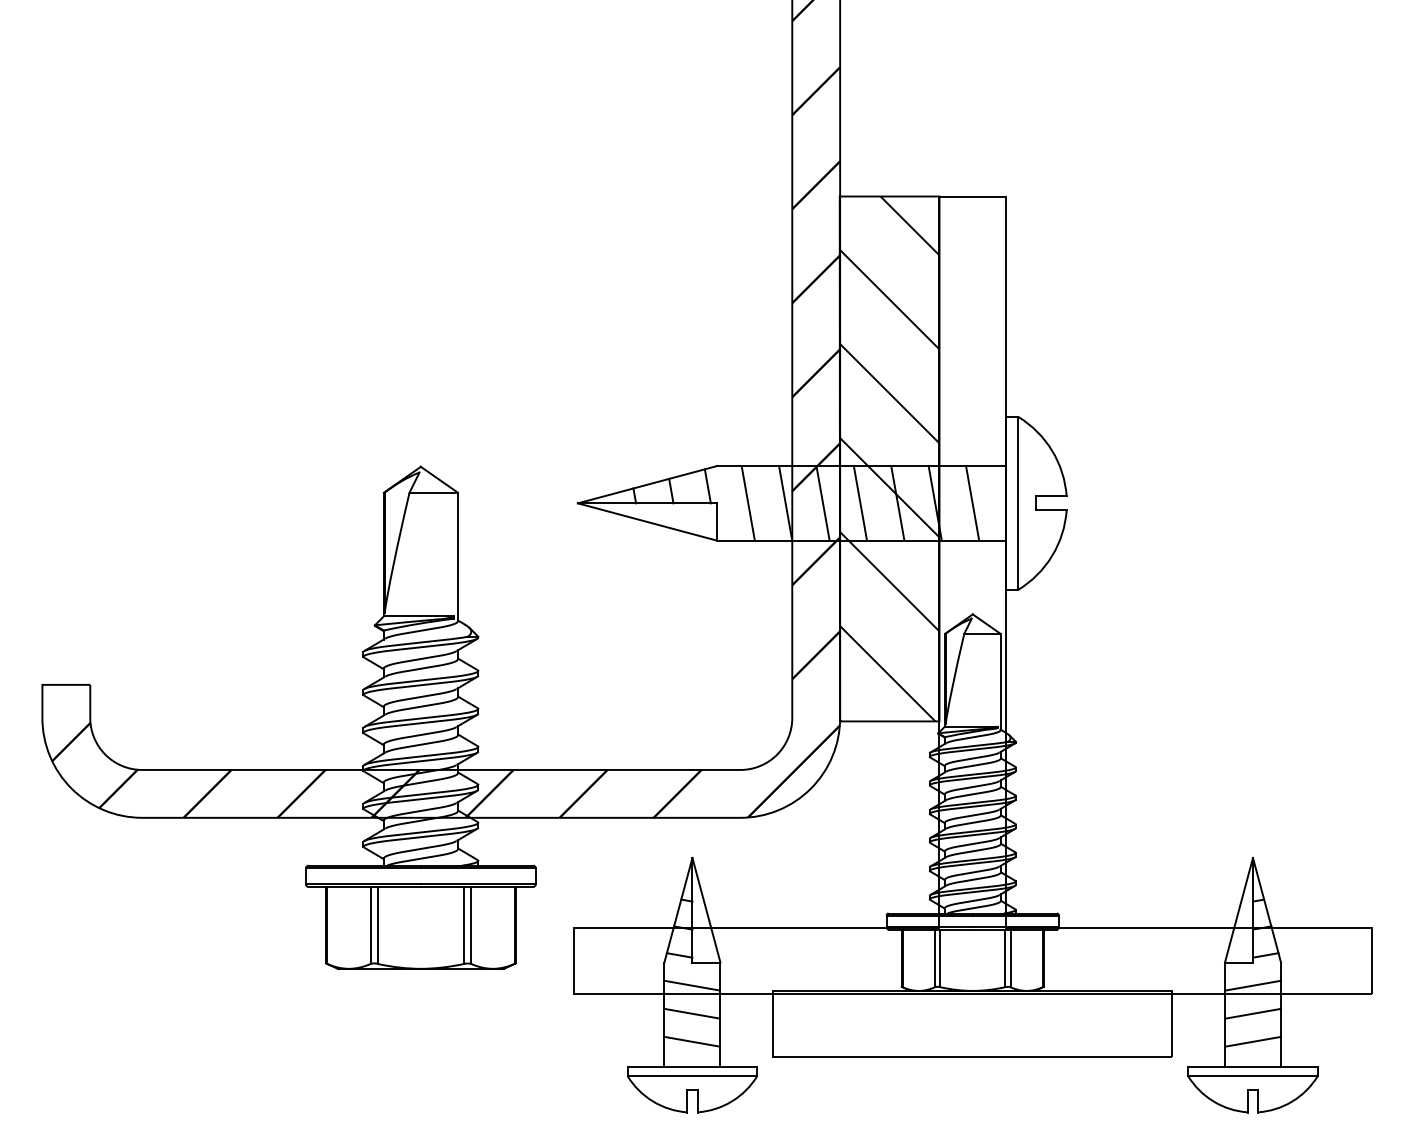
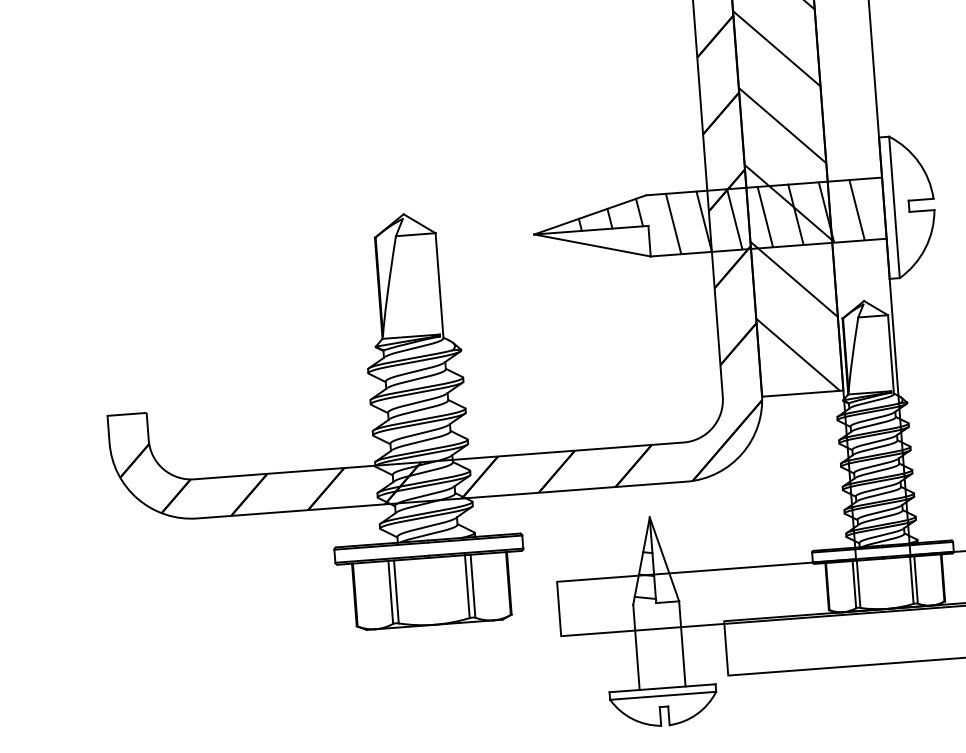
line: (691, 985) -> (656, 621), removed
line: (691, 1013) -> (658, 644), removed
line: (691, 1041) -> (660, 667), removed

